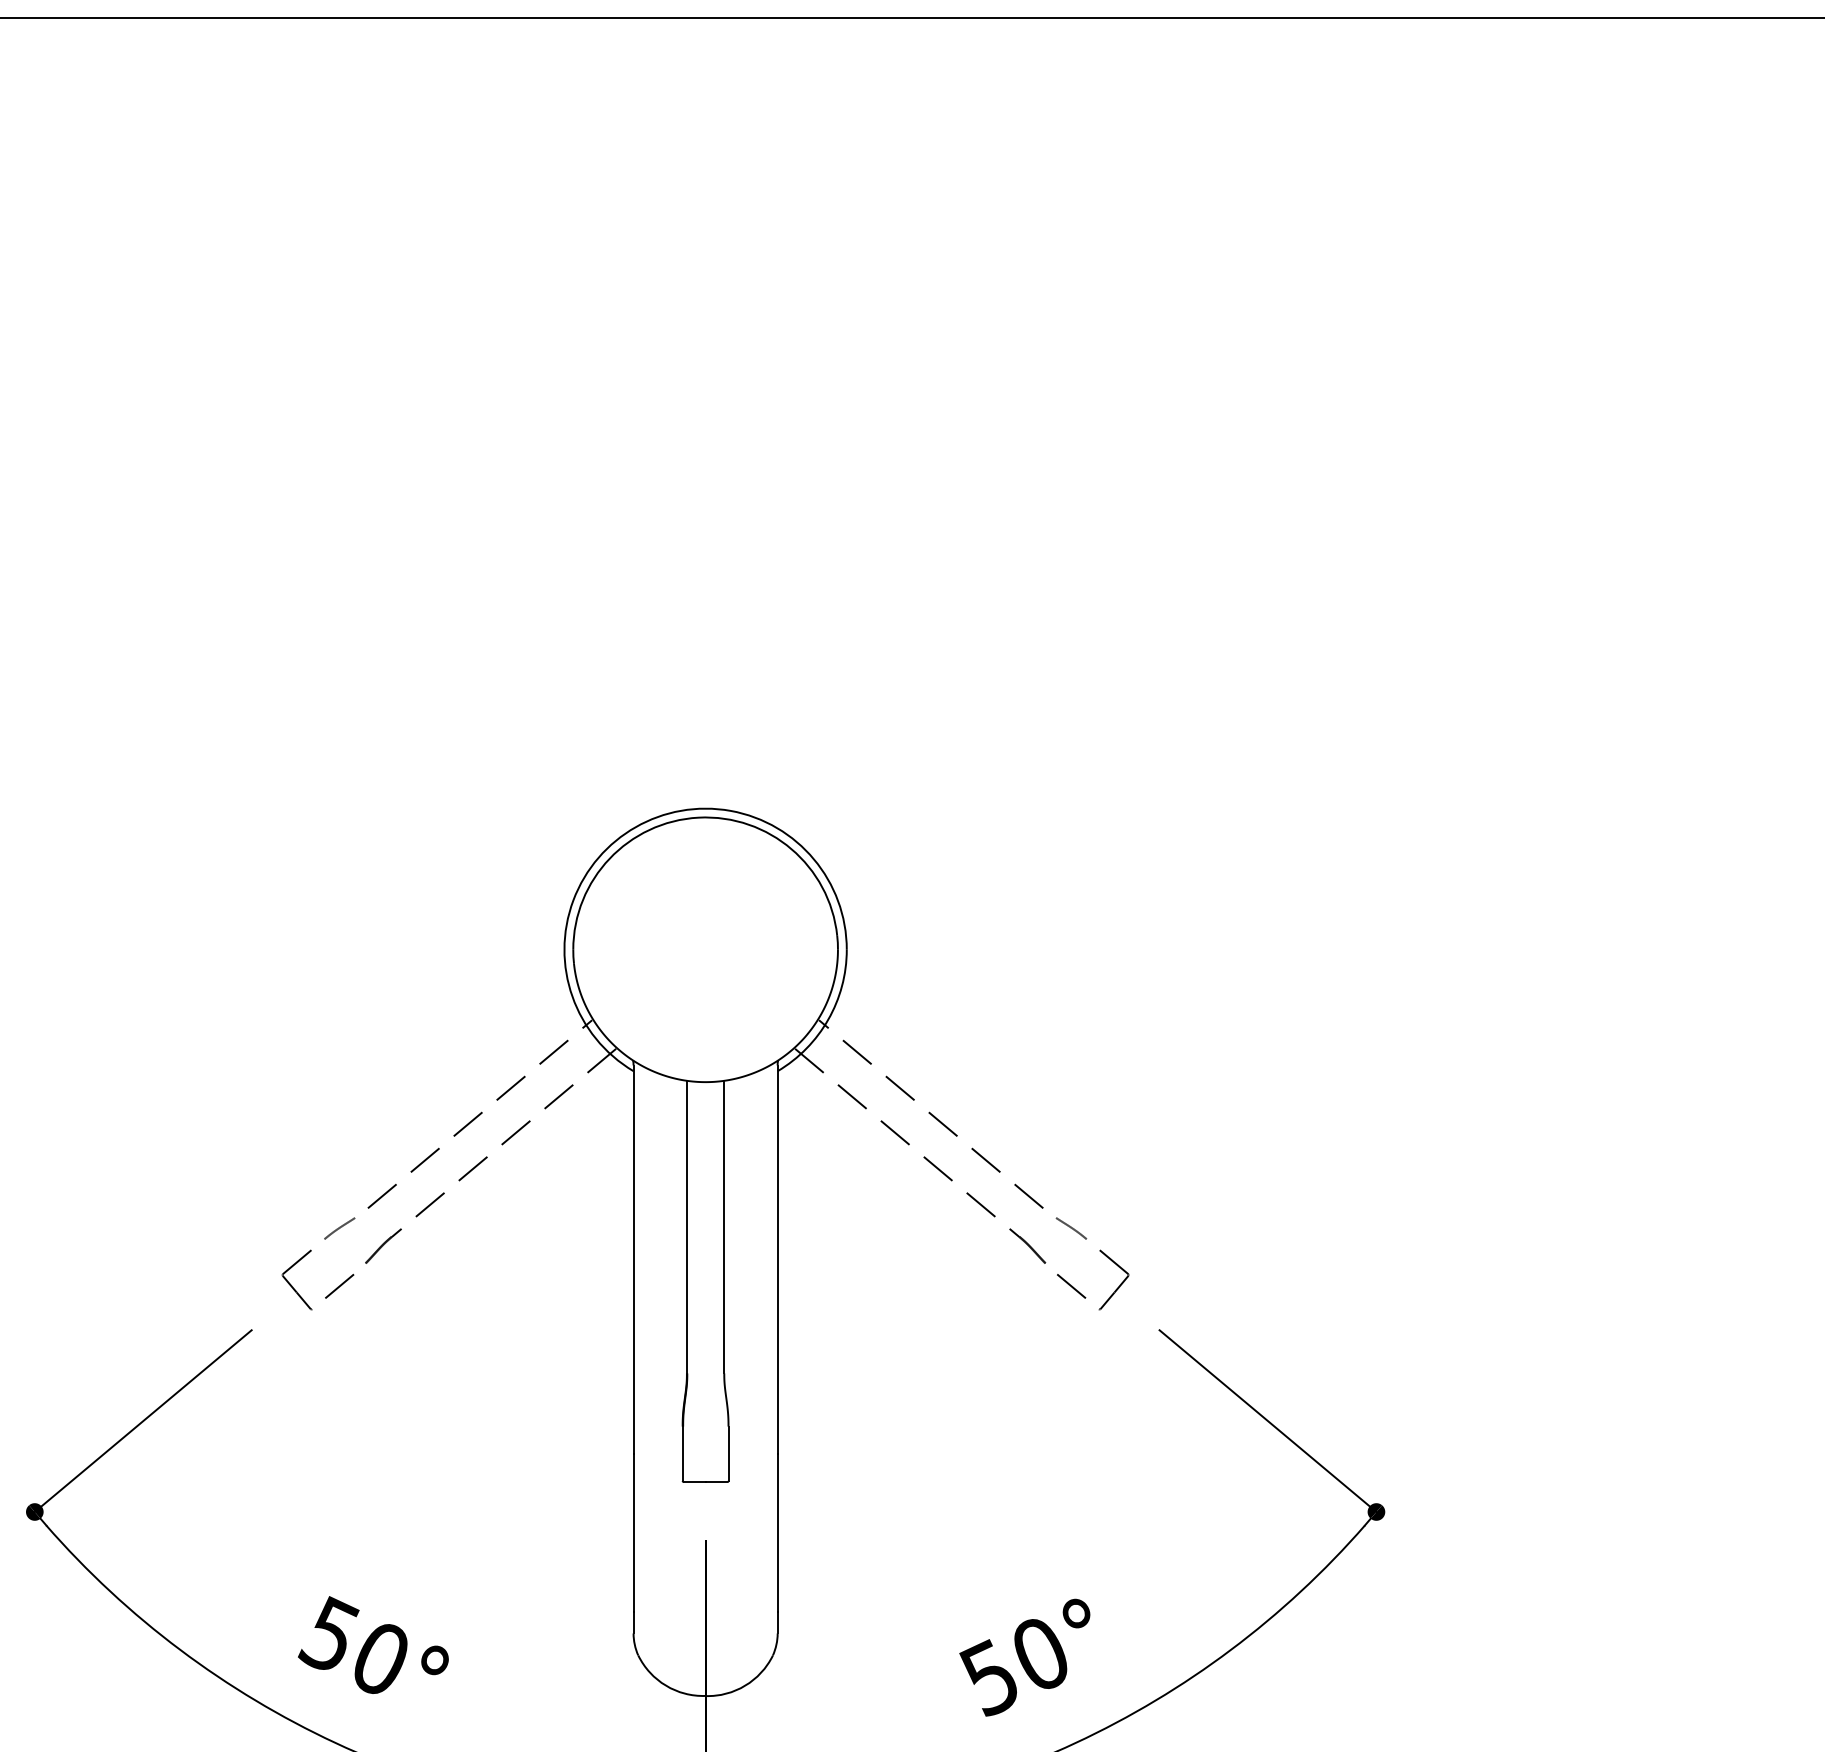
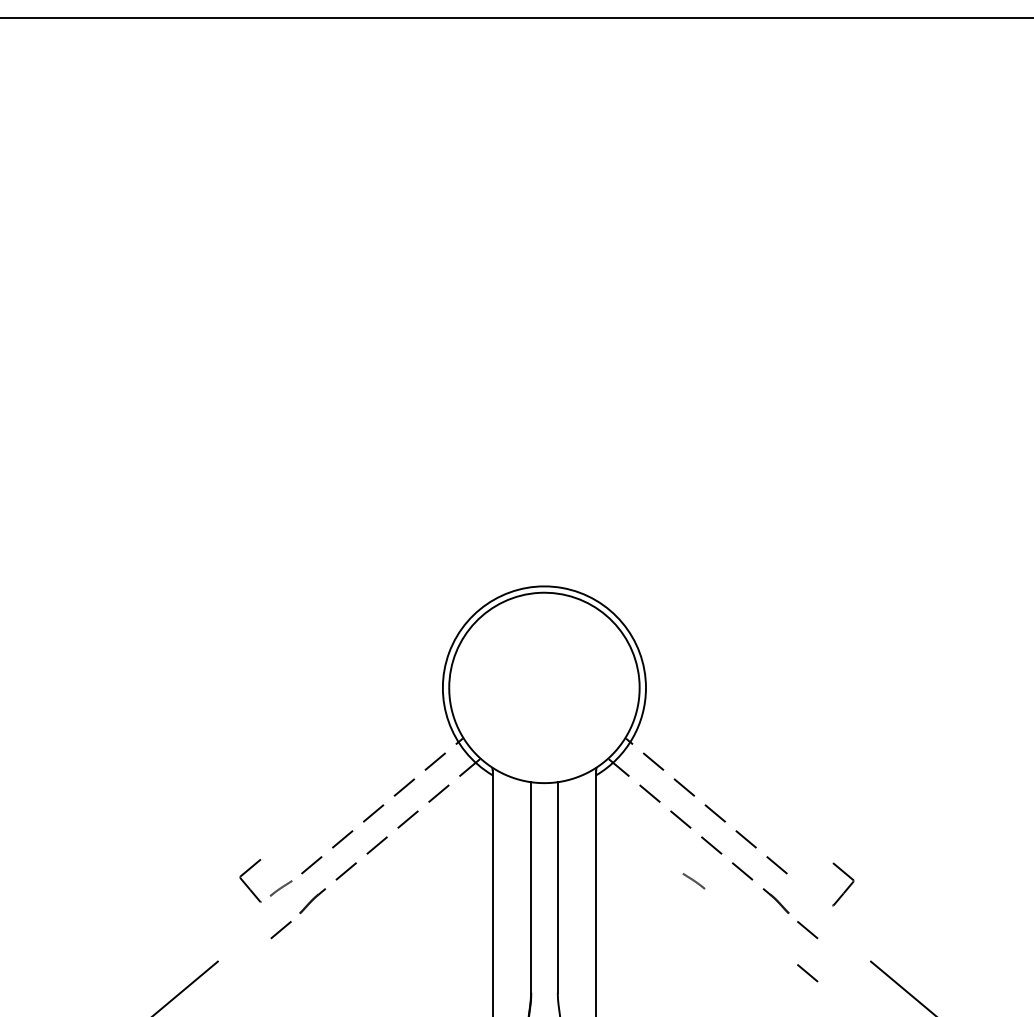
line: (1071, 1228) -> (693, 881), moved
part: (1120, 1283) -> (847, 886), moved
part: (291, 1284) -> (246, 884), moved
line: (1071, 1346) -> (807, 973), added

